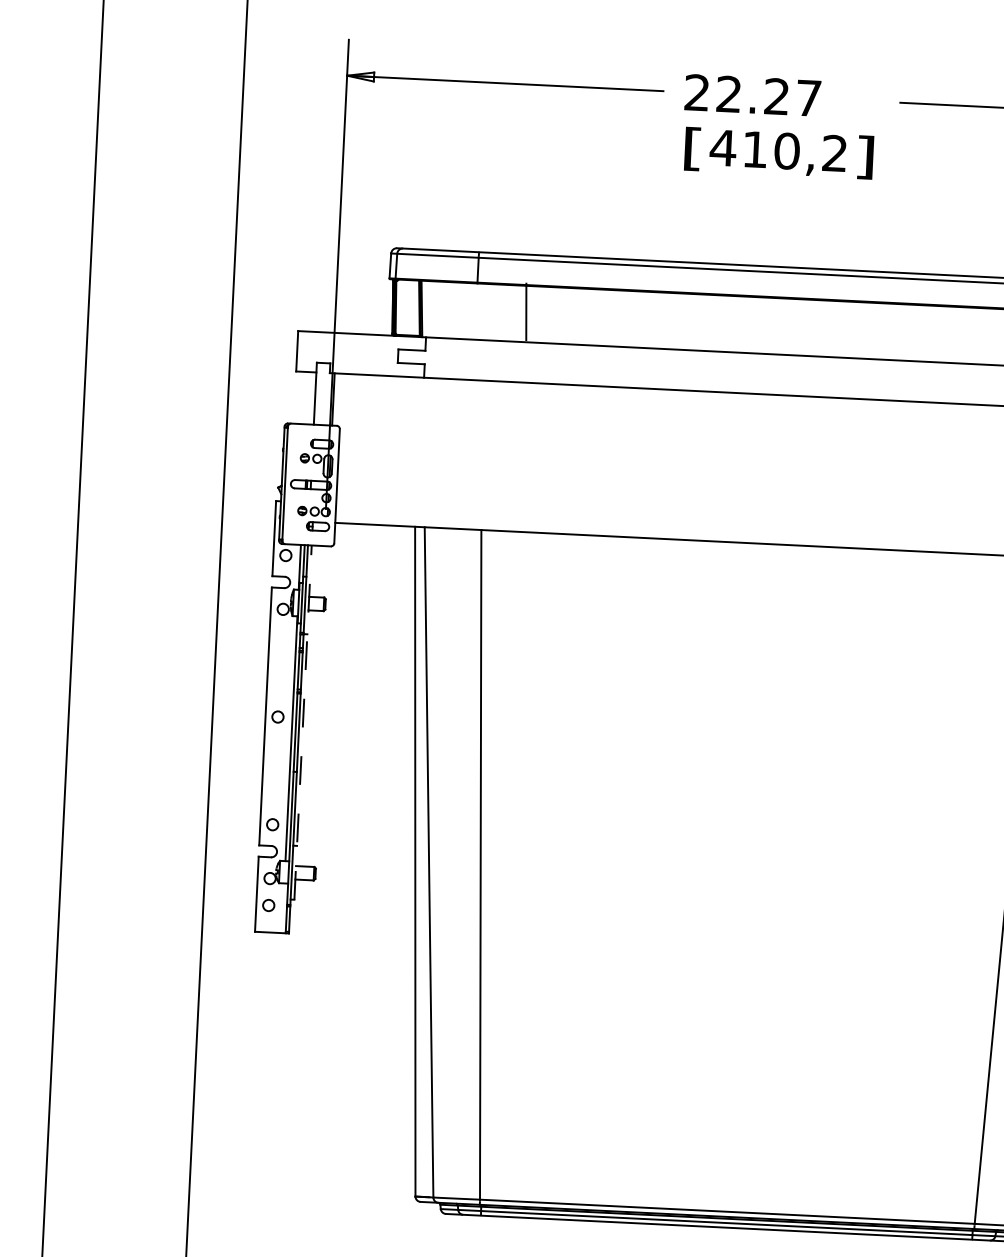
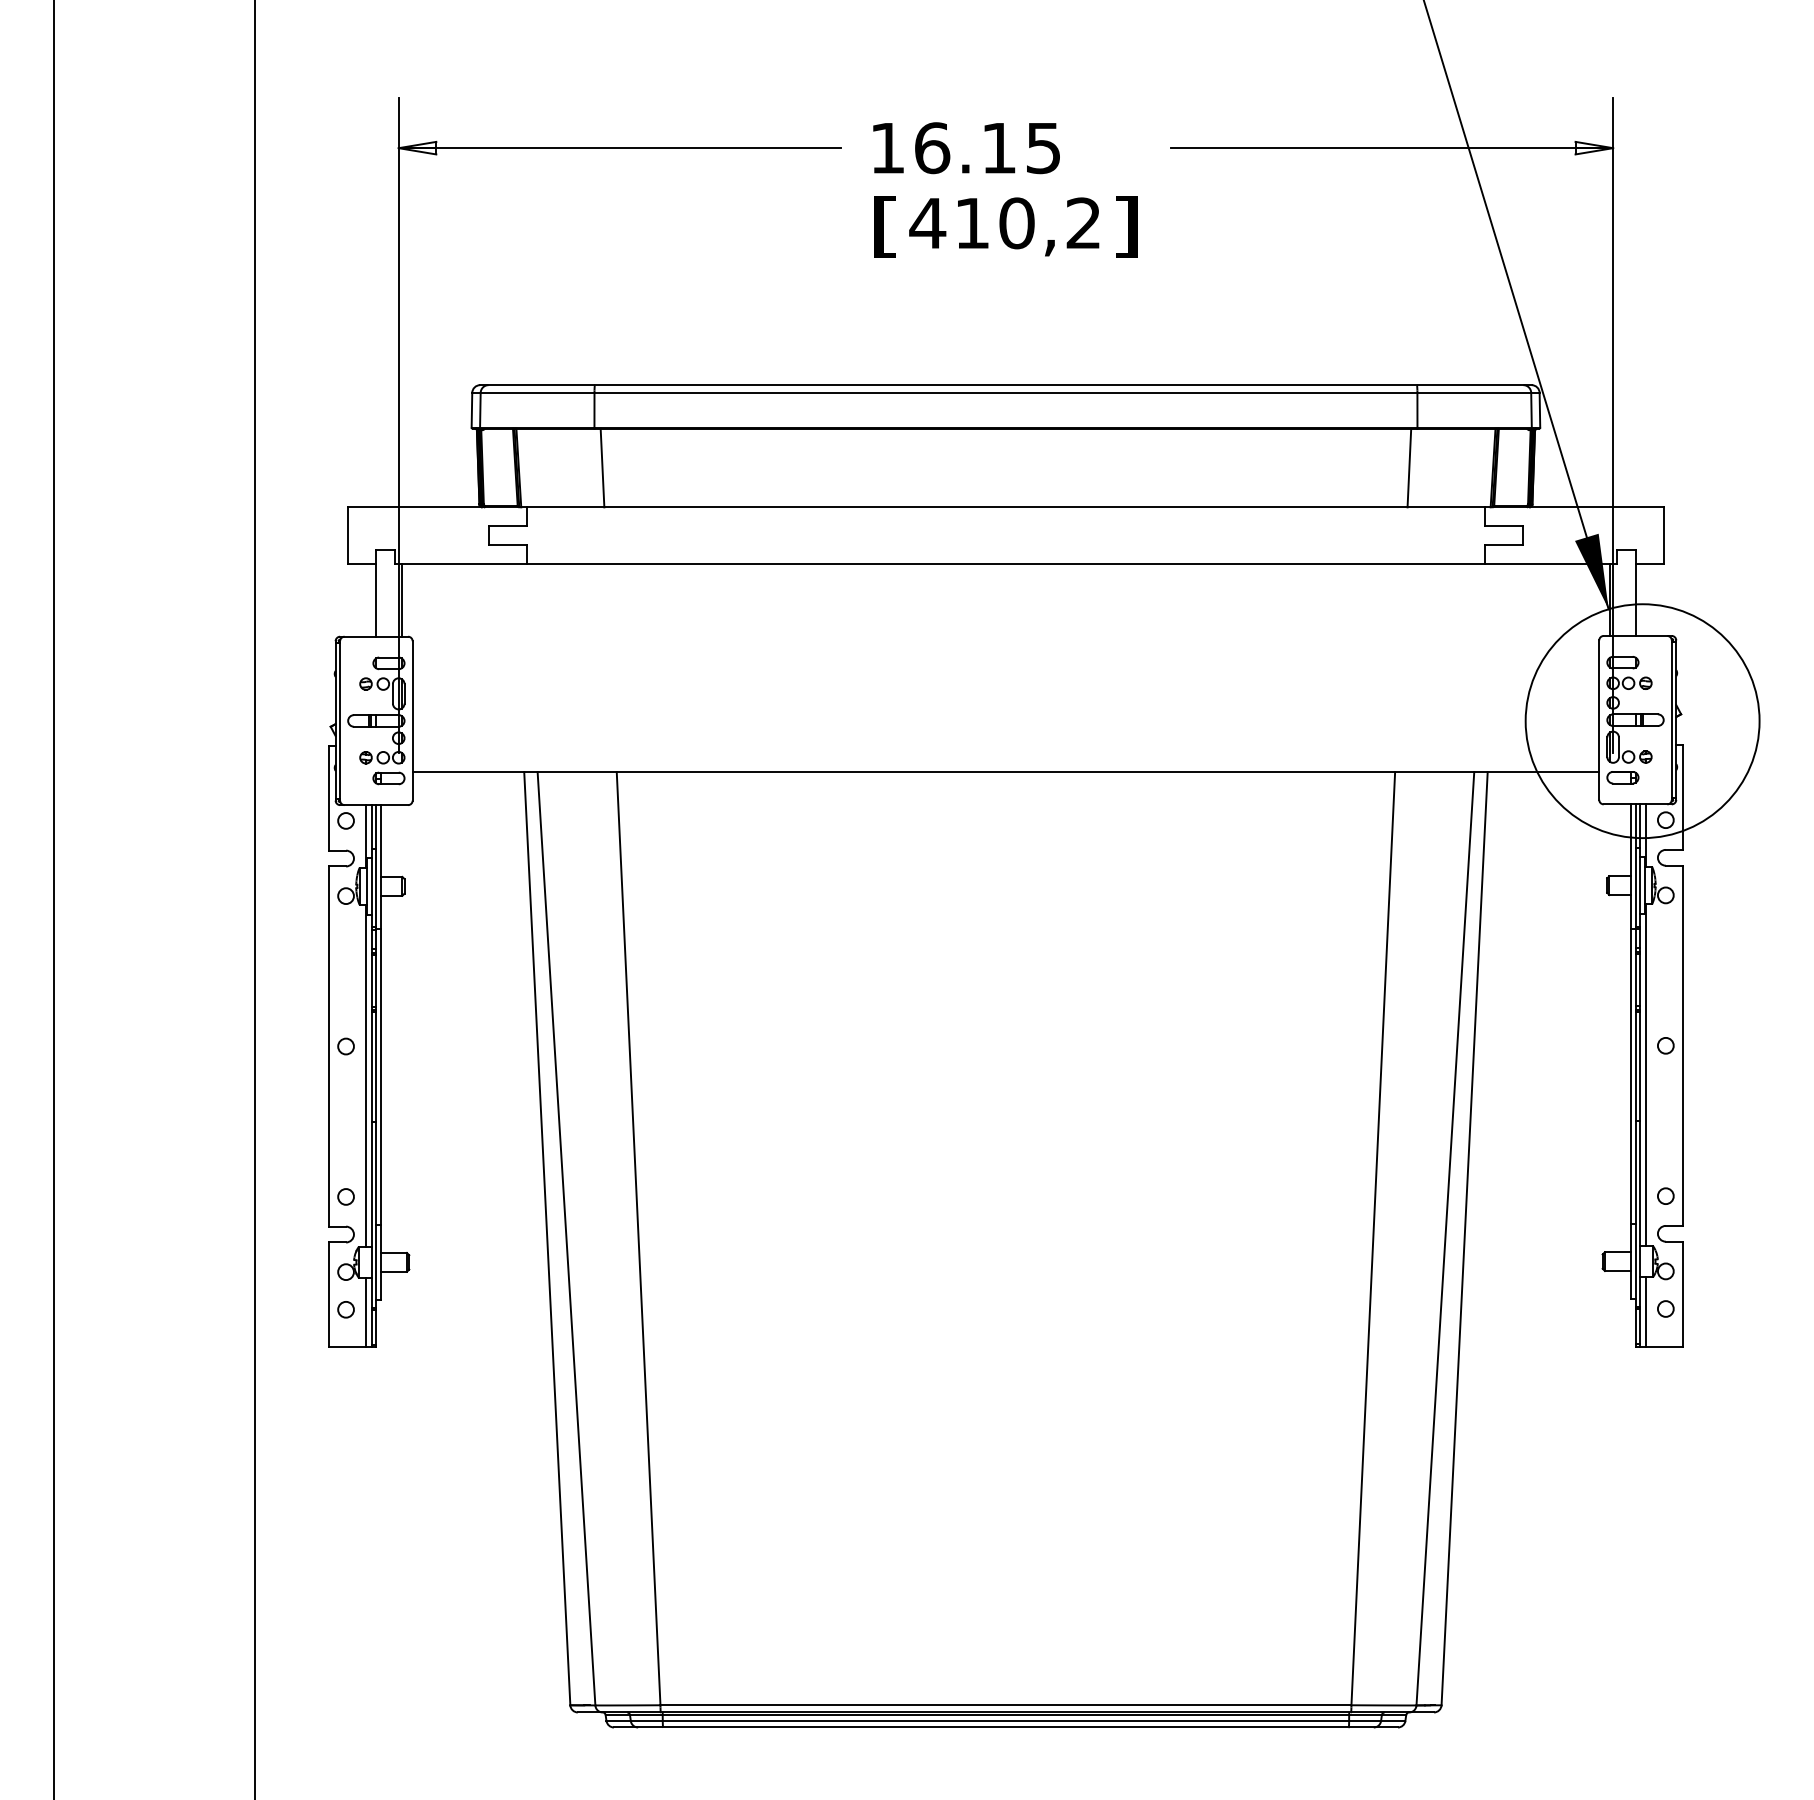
text: (752, 95) -> (965, 148), 22.27 -> 16.15
line: (526, 311) -> (602, 467), moved
line: (303, 722) -> (381, 1052), dashed -> solid
line: (283, 908) -> (366, 1312), added

